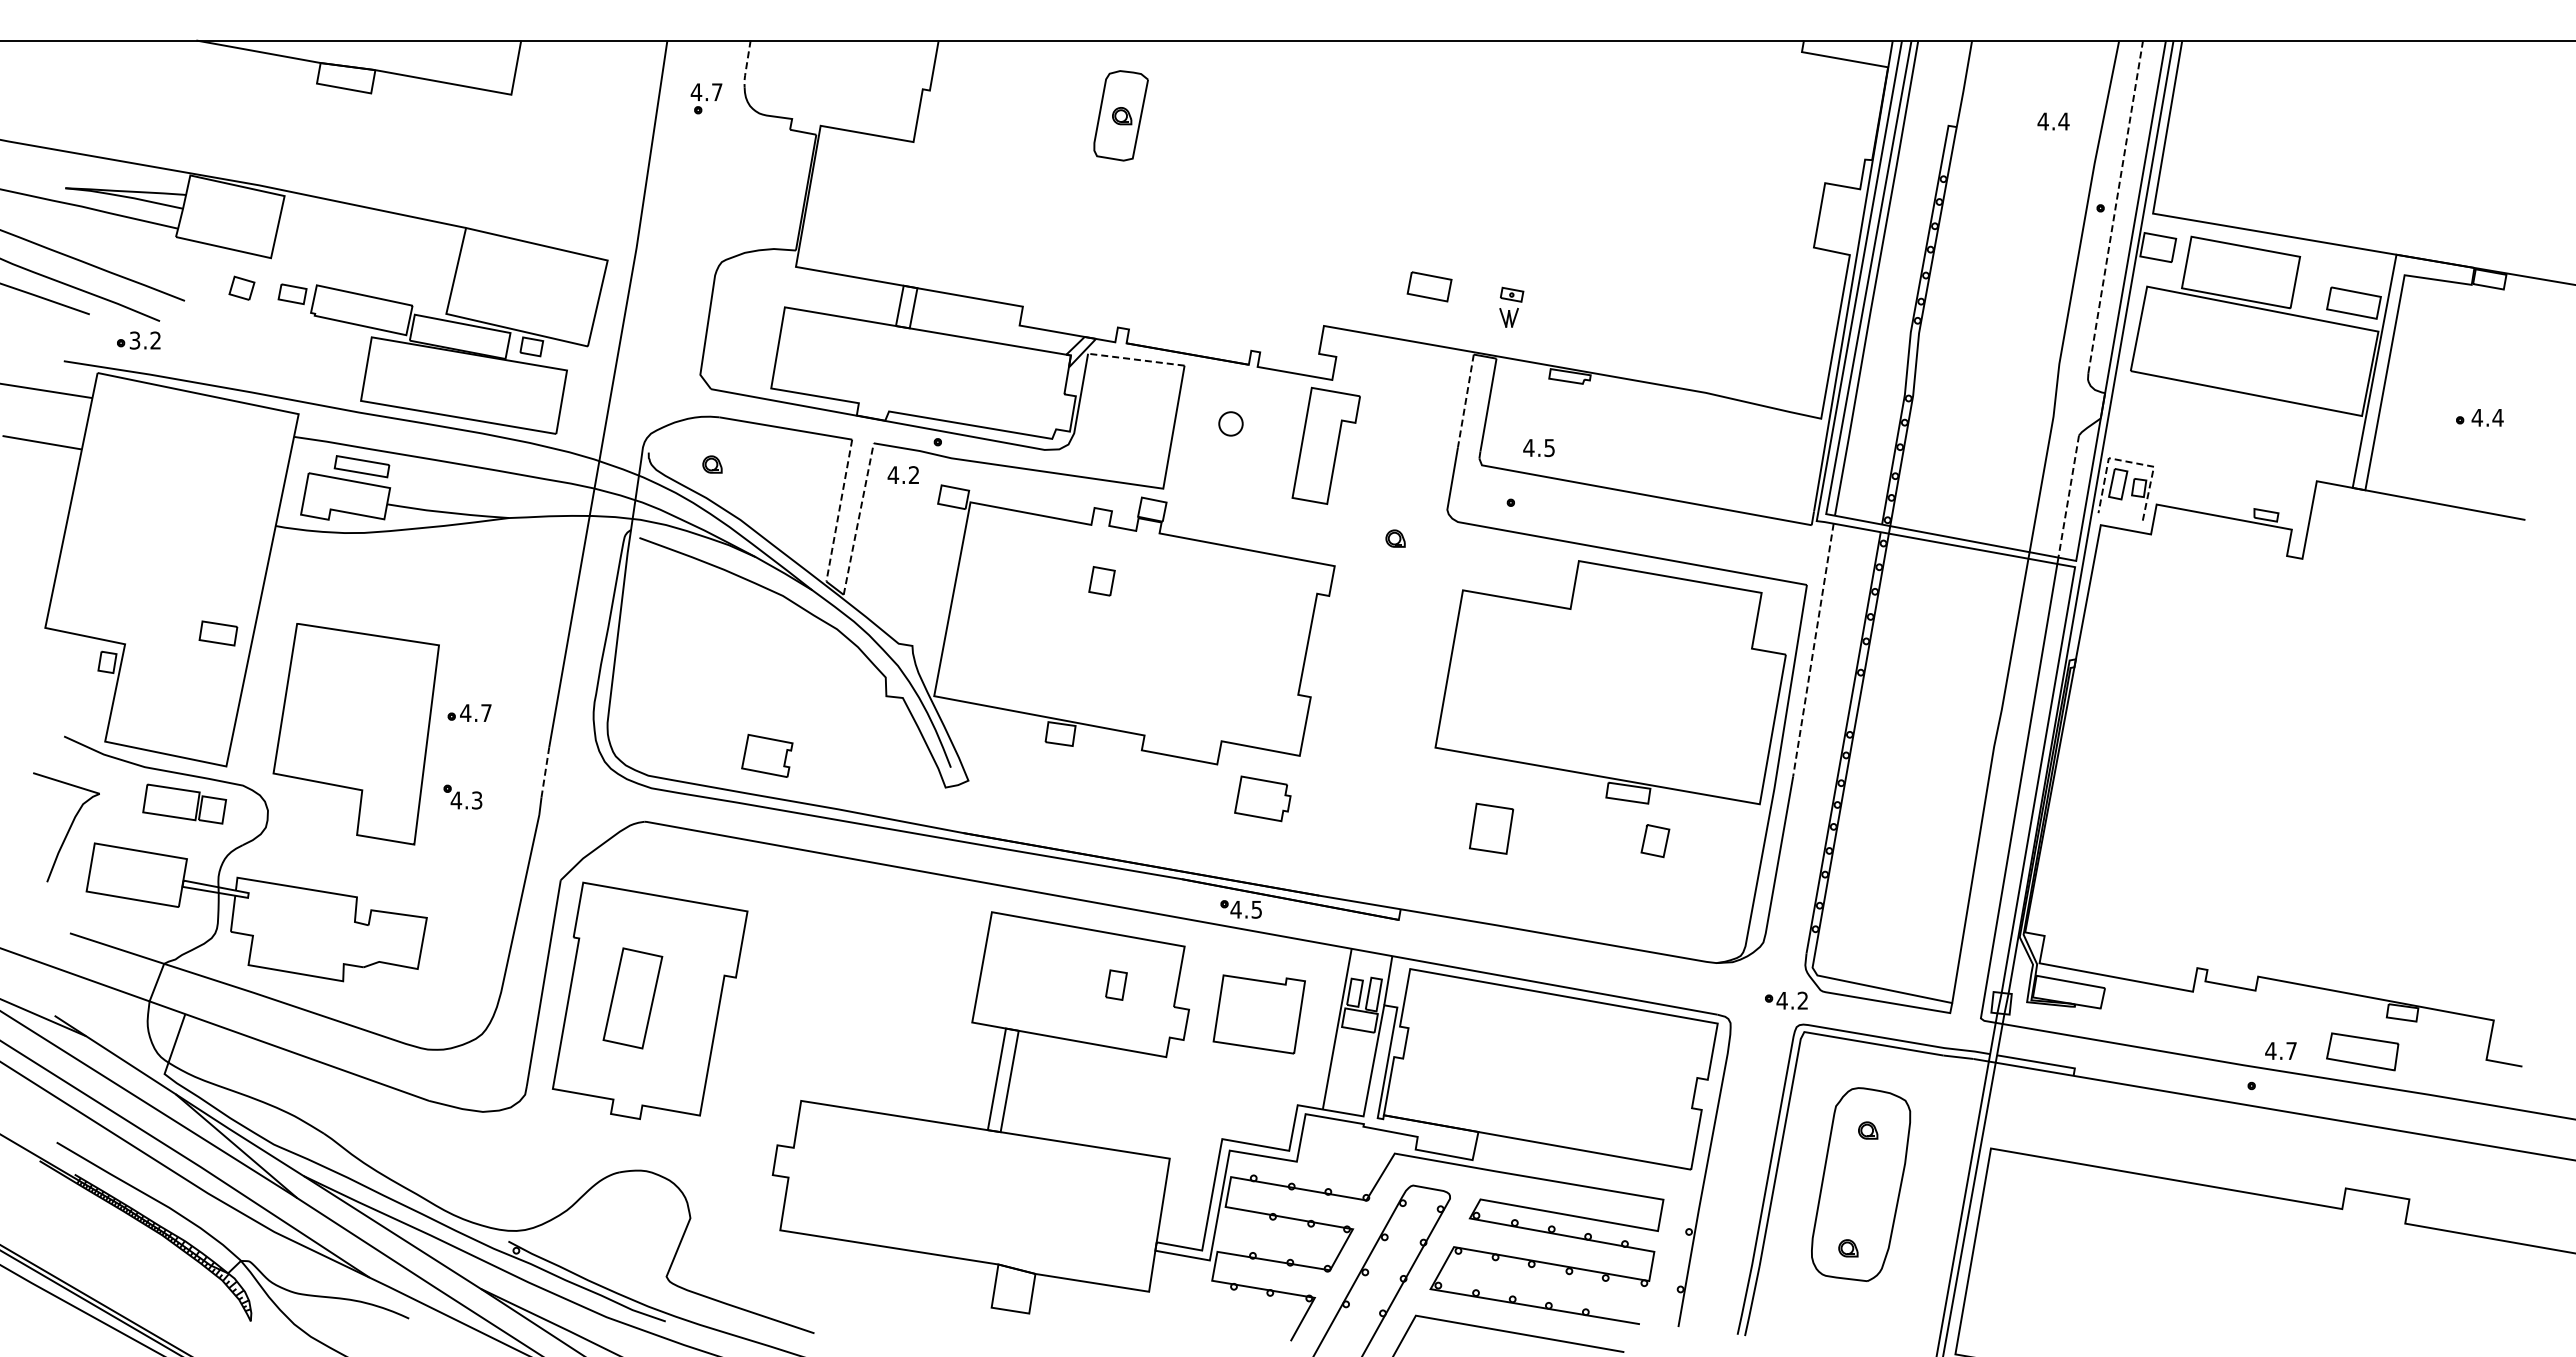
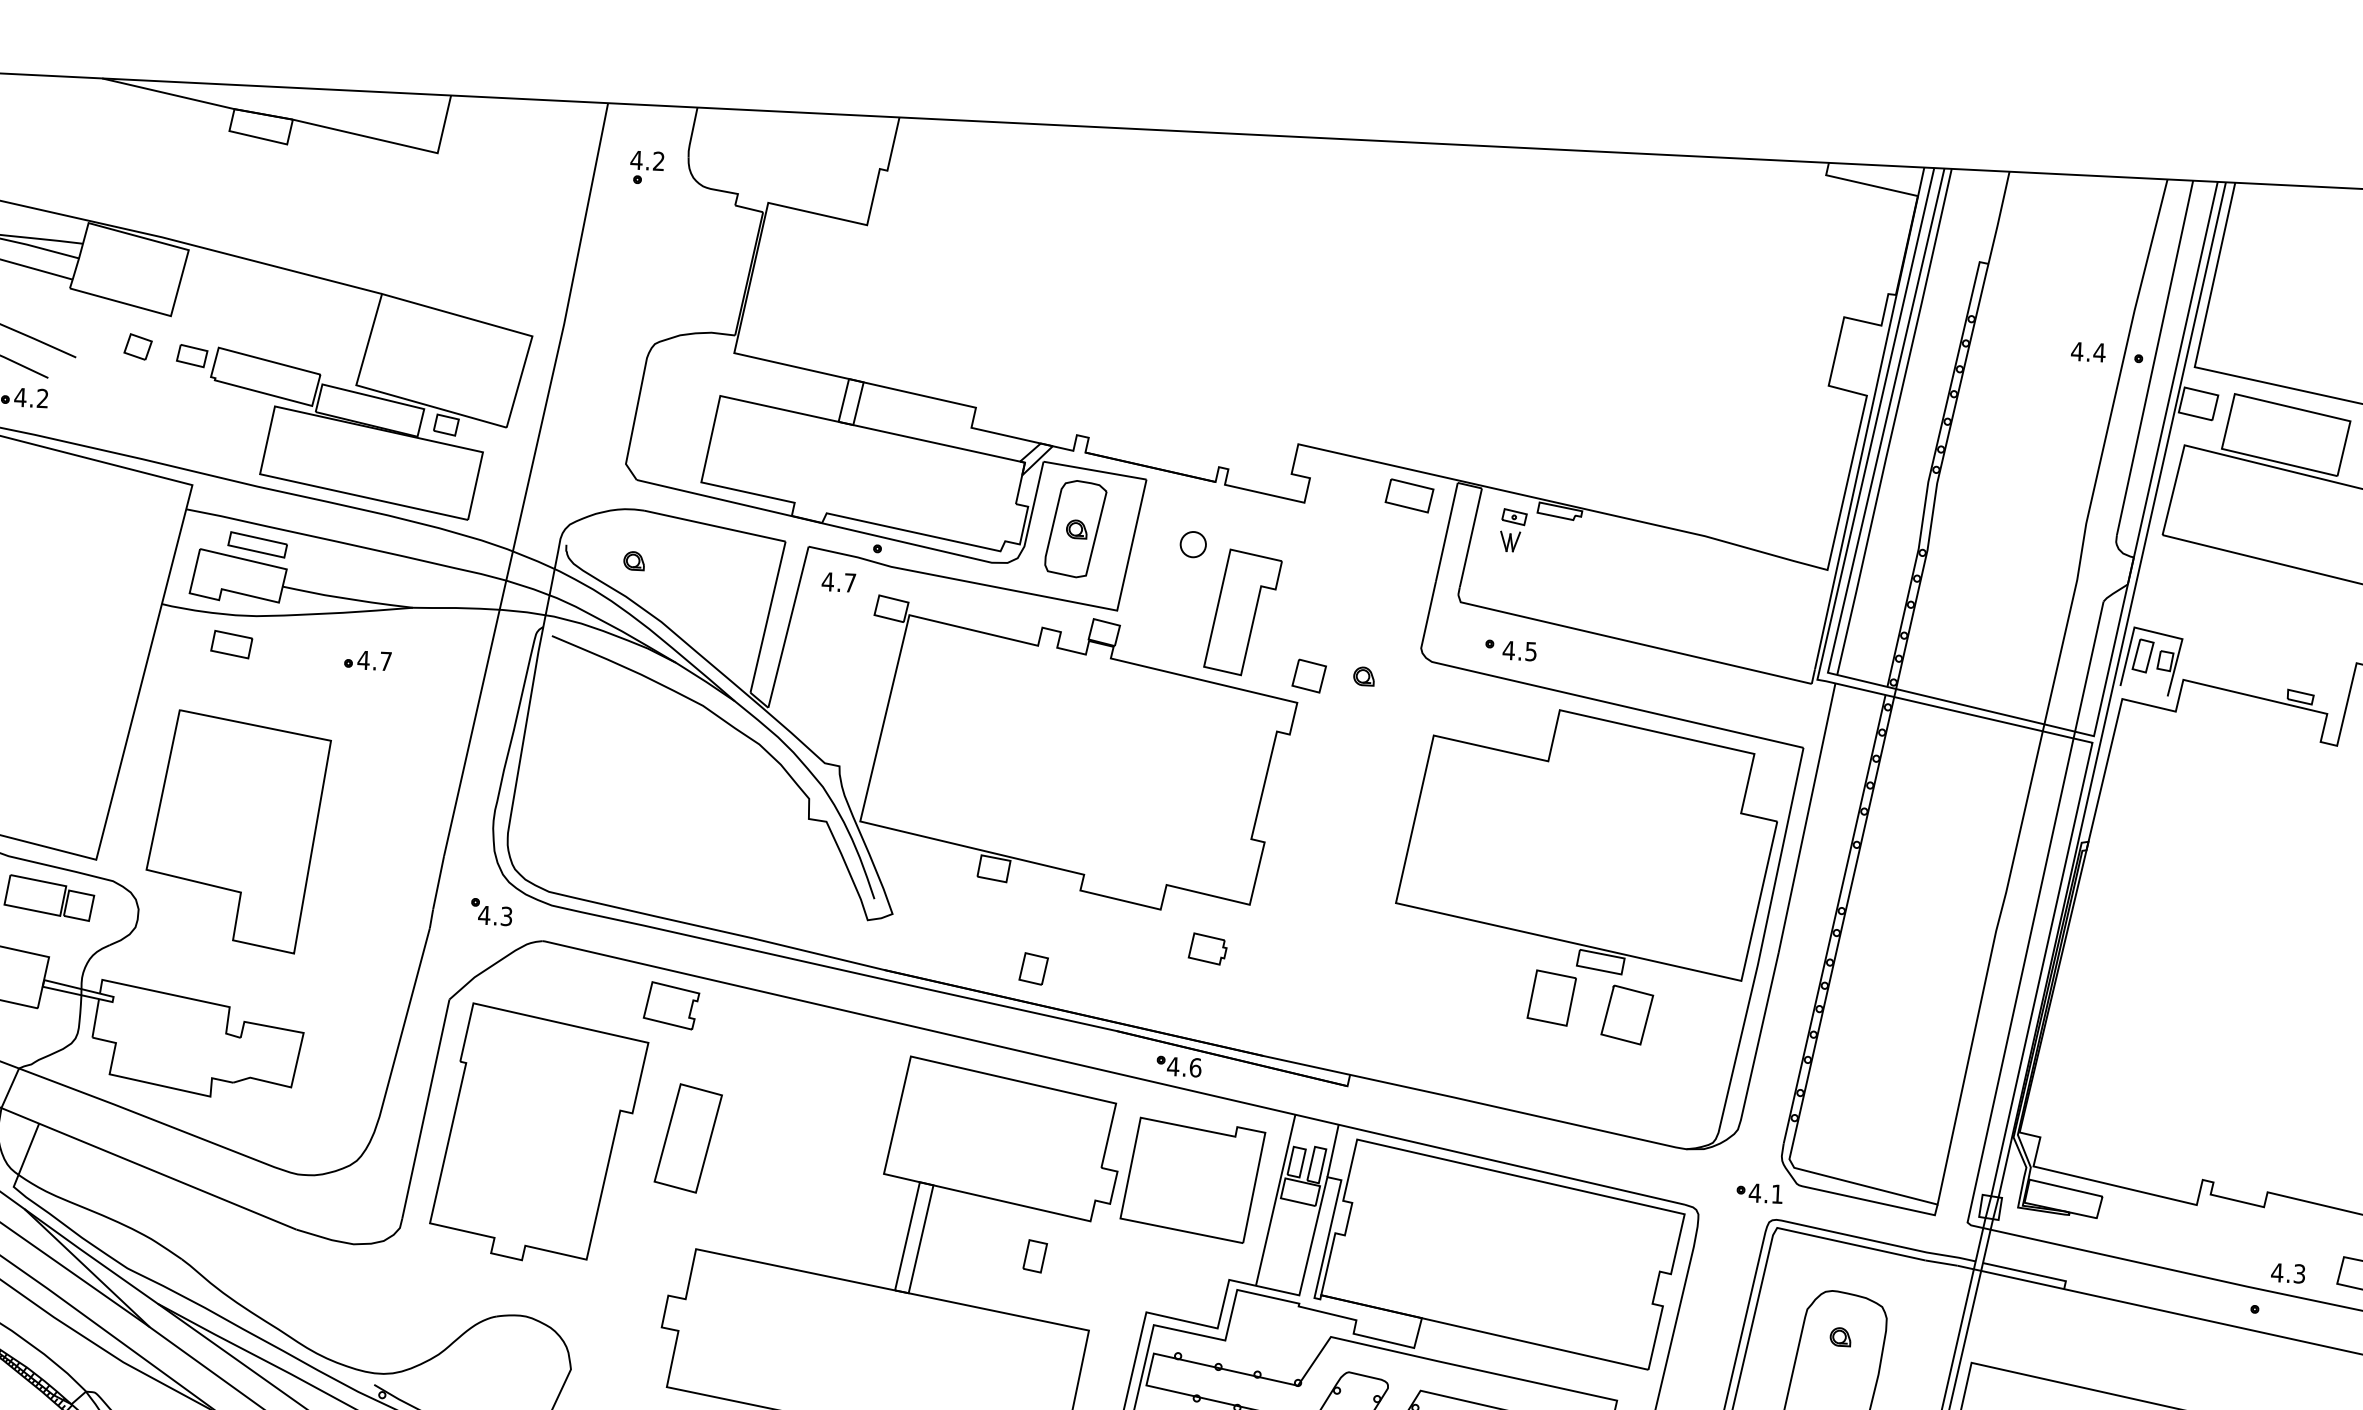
line: (746, 65) -> (691, 134), dashed -> solid
text: (717, 92) -> (659, 161), 4.7 -> 4.2
part: (1120, 115) -> (1075, 528), moved
text: (2053, 121) -> (2088, 352), moved
line: (2115, 206) -> (2154, 357), dashed -> solid
part: (1429, 286) -> (1409, 495), moved
part: (1511, 306) -> (1513, 529), moved
text: (134, 340) -> (19, 397), 3.2 -> 4.2
line: (1136, 359) -> (1095, 470), dashed -> solid
line: (1465, 401) -> (1446, 532), dashed -> solid
part: (1325, 445) -> (1242, 612), moved
text: (1538, 448) -> (1519, 651), moved
line: (2131, 462) -> (2158, 633), dashed -> solid
text: (913, 474) -> (849, 582), 4.2 -> 4.7
line: (2068, 496) -> (2089, 666), dashed -> solid
line: (839, 511) -> (768, 618), dashed -> solid
line: (858, 518) -> (788, 626), dashed -> solid
part: (1344, 540) -> (1309, 675), added
part: (1101, 581) -> (1033, 969), moved
part: (218, 633) -> (231, 644), moved
line: (1813, 650) -> (1807, 818), dashed -> solid
part: (469, 712) -> (367, 659), moved
part: (767, 755) -> (671, 1005), moved
line: (545, 771) -> (438, 881), dashed -> solid
part: (462, 796) -> (491, 911), moved
part: (1262, 798) -> (1207, 948), size x0.62
part: (1491, 828) -> (1551, 997), moved
part: (1655, 840) -> (1627, 1014), size x1.67
text: (1256, 909) -> (1195, 1067), 4.5 -> 4.6
part: (1116, 984) -> (1035, 1255), moved
part: (632, 998) -> (687, 1138), moved
text: (1802, 1000) -> (1776, 1193), 4.2 -> 4.1
part: (1259, 1014) -> (1192, 1180), size x1.43
text: (2291, 1051) -> (2299, 1274), 4.7 -> 4.3

